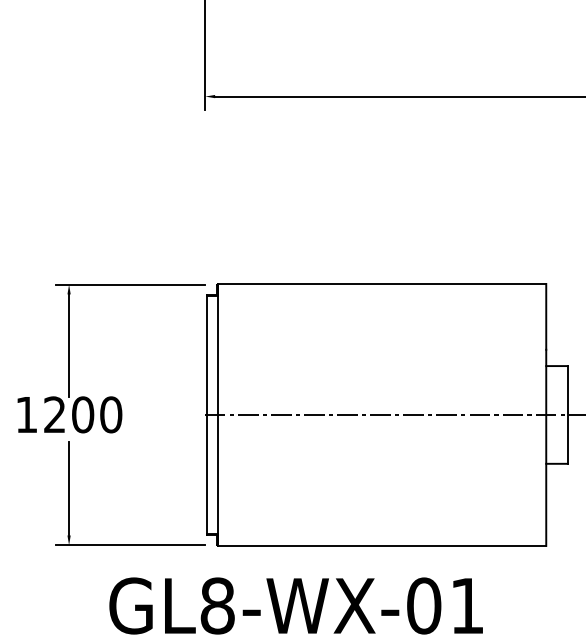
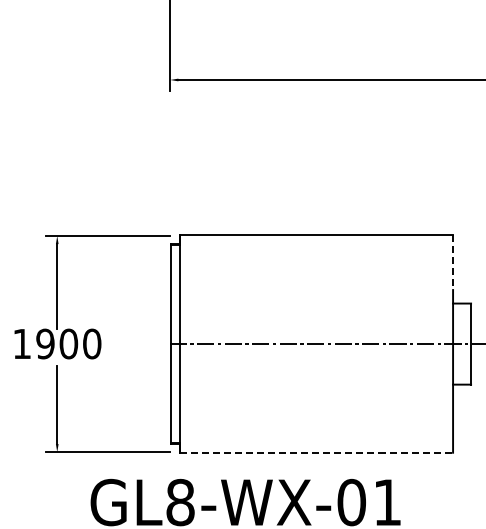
line: (546, 317) -> (453, 263), solid -> dashed
text: (54, 414) -> (45, 343), 1200 -> 1900
line: (382, 545) -> (317, 452), solid -> dashed

